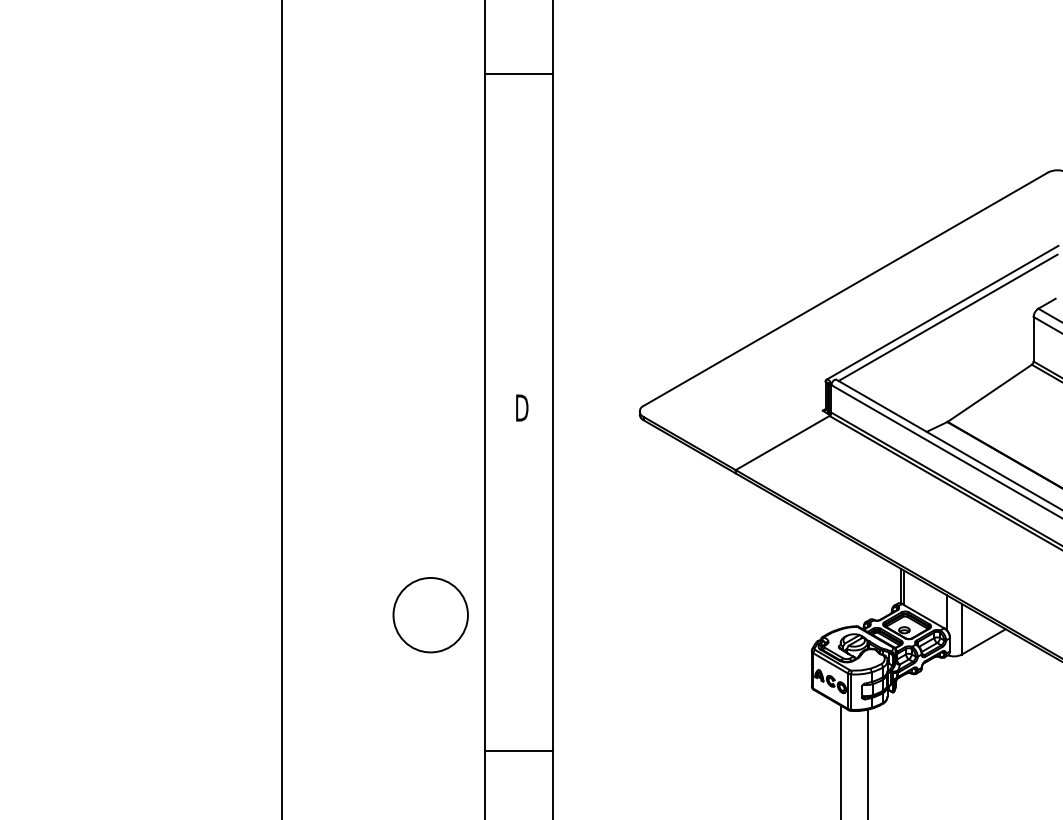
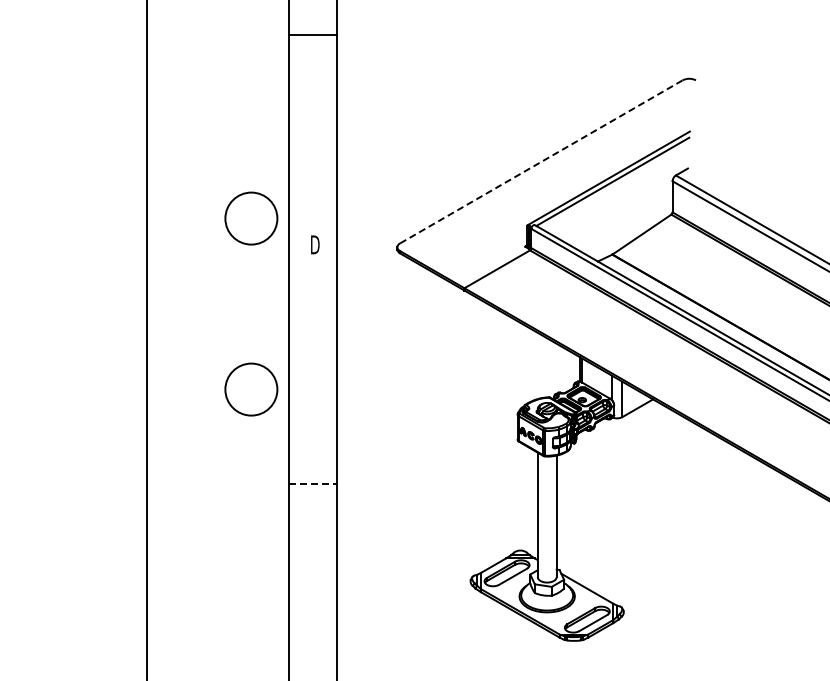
line: (518, 73) -> (312, 35), moved
line: (845, 288) -> (541, 161), solid -> dashed
circle: (430, 370) -> (251, 218), added
line: (518, 751) -> (312, 484), solid -> dashed

